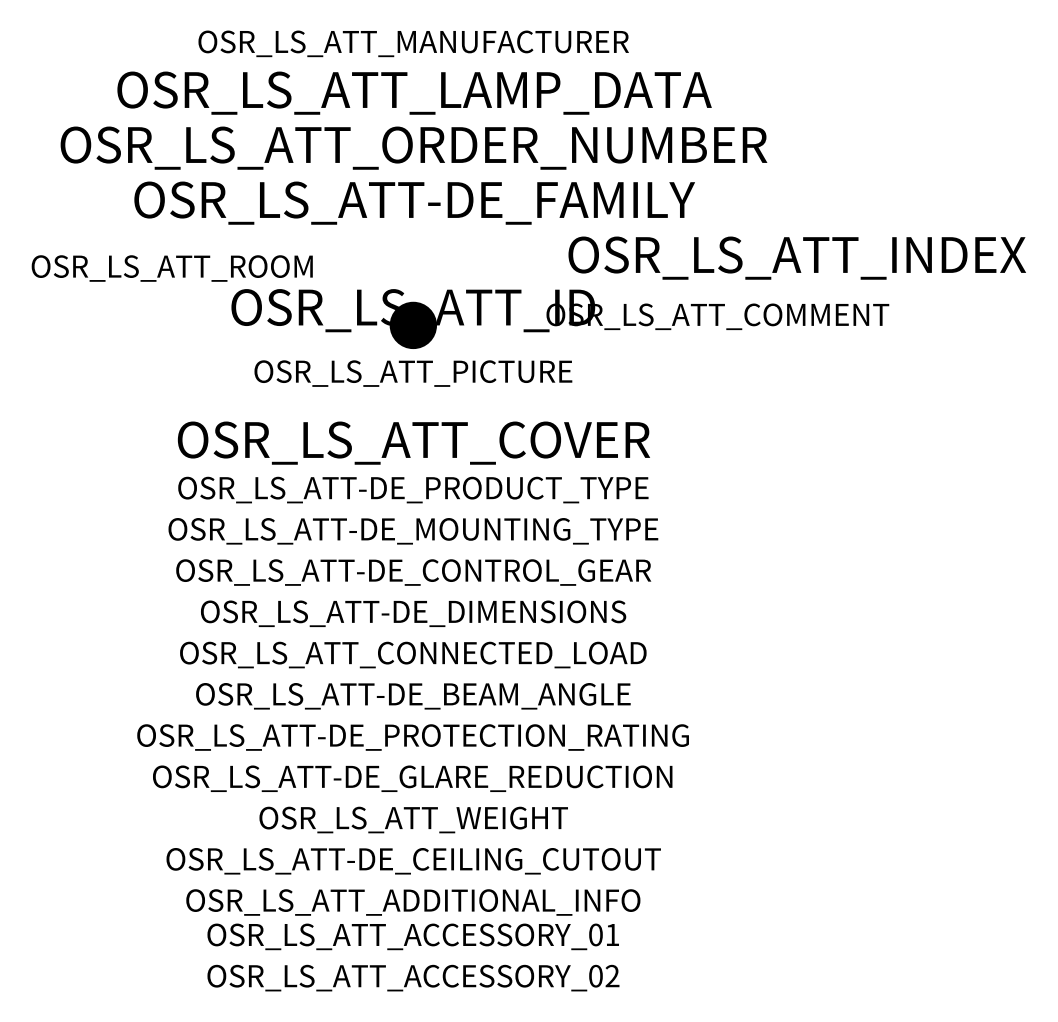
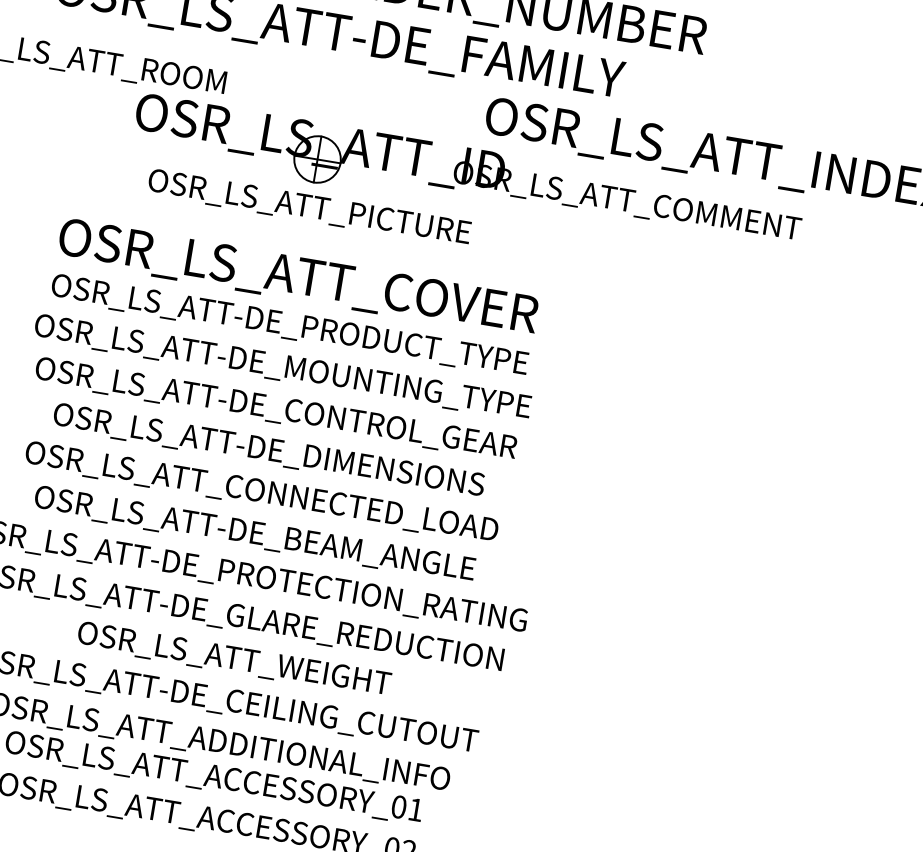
fill: (413, 325) -> (317, 159), removed

